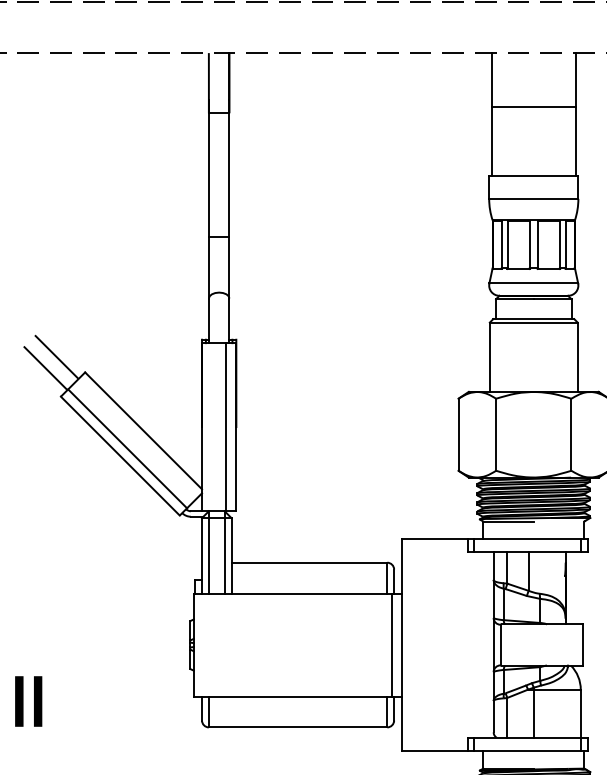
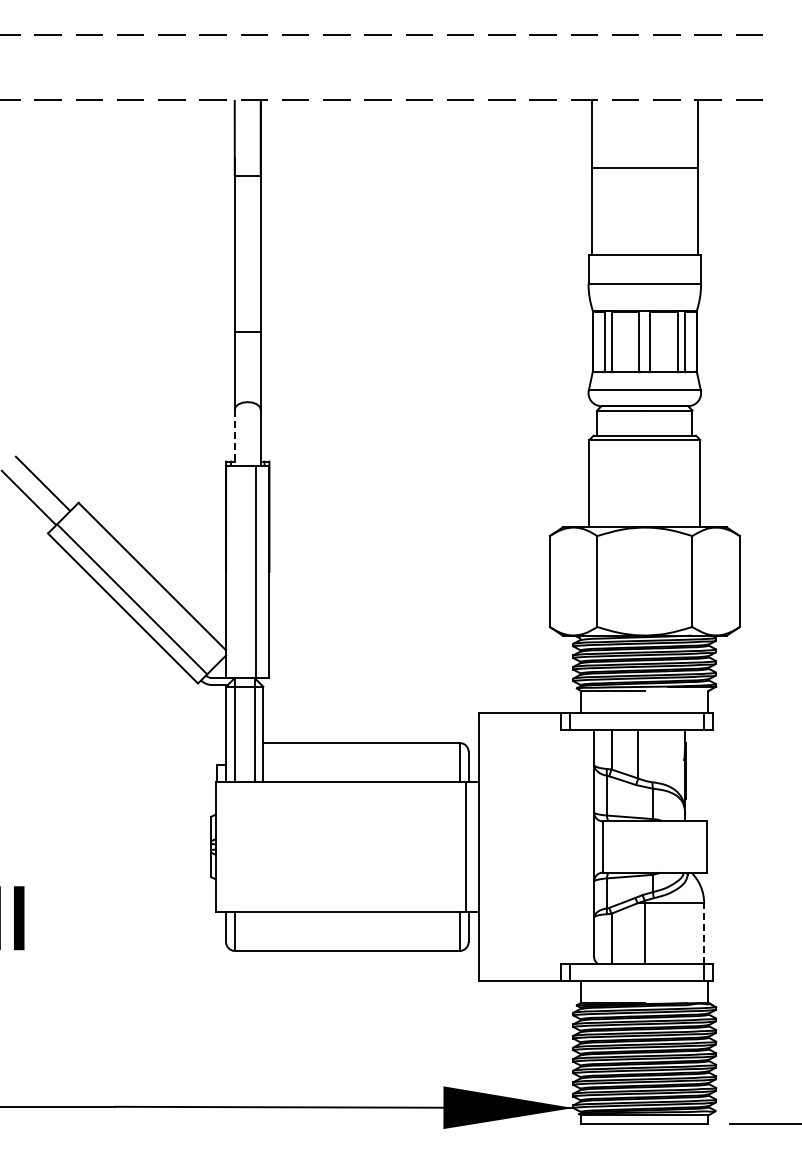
line: (208, 321) -> (234, 438), solid -> dashed
line: (581, 713) -> (704, 933), solid -> dashed

